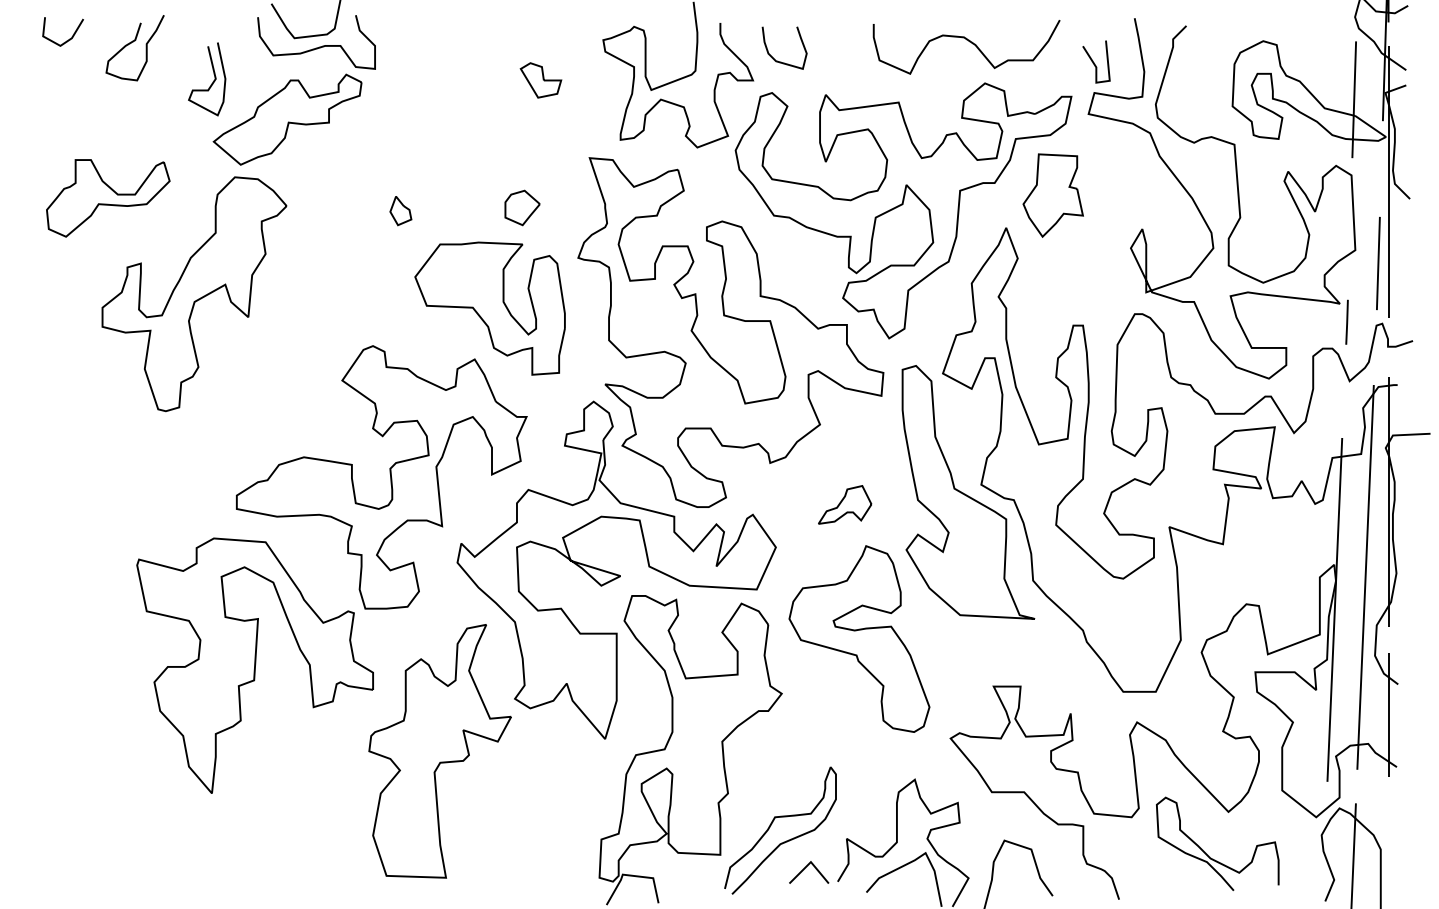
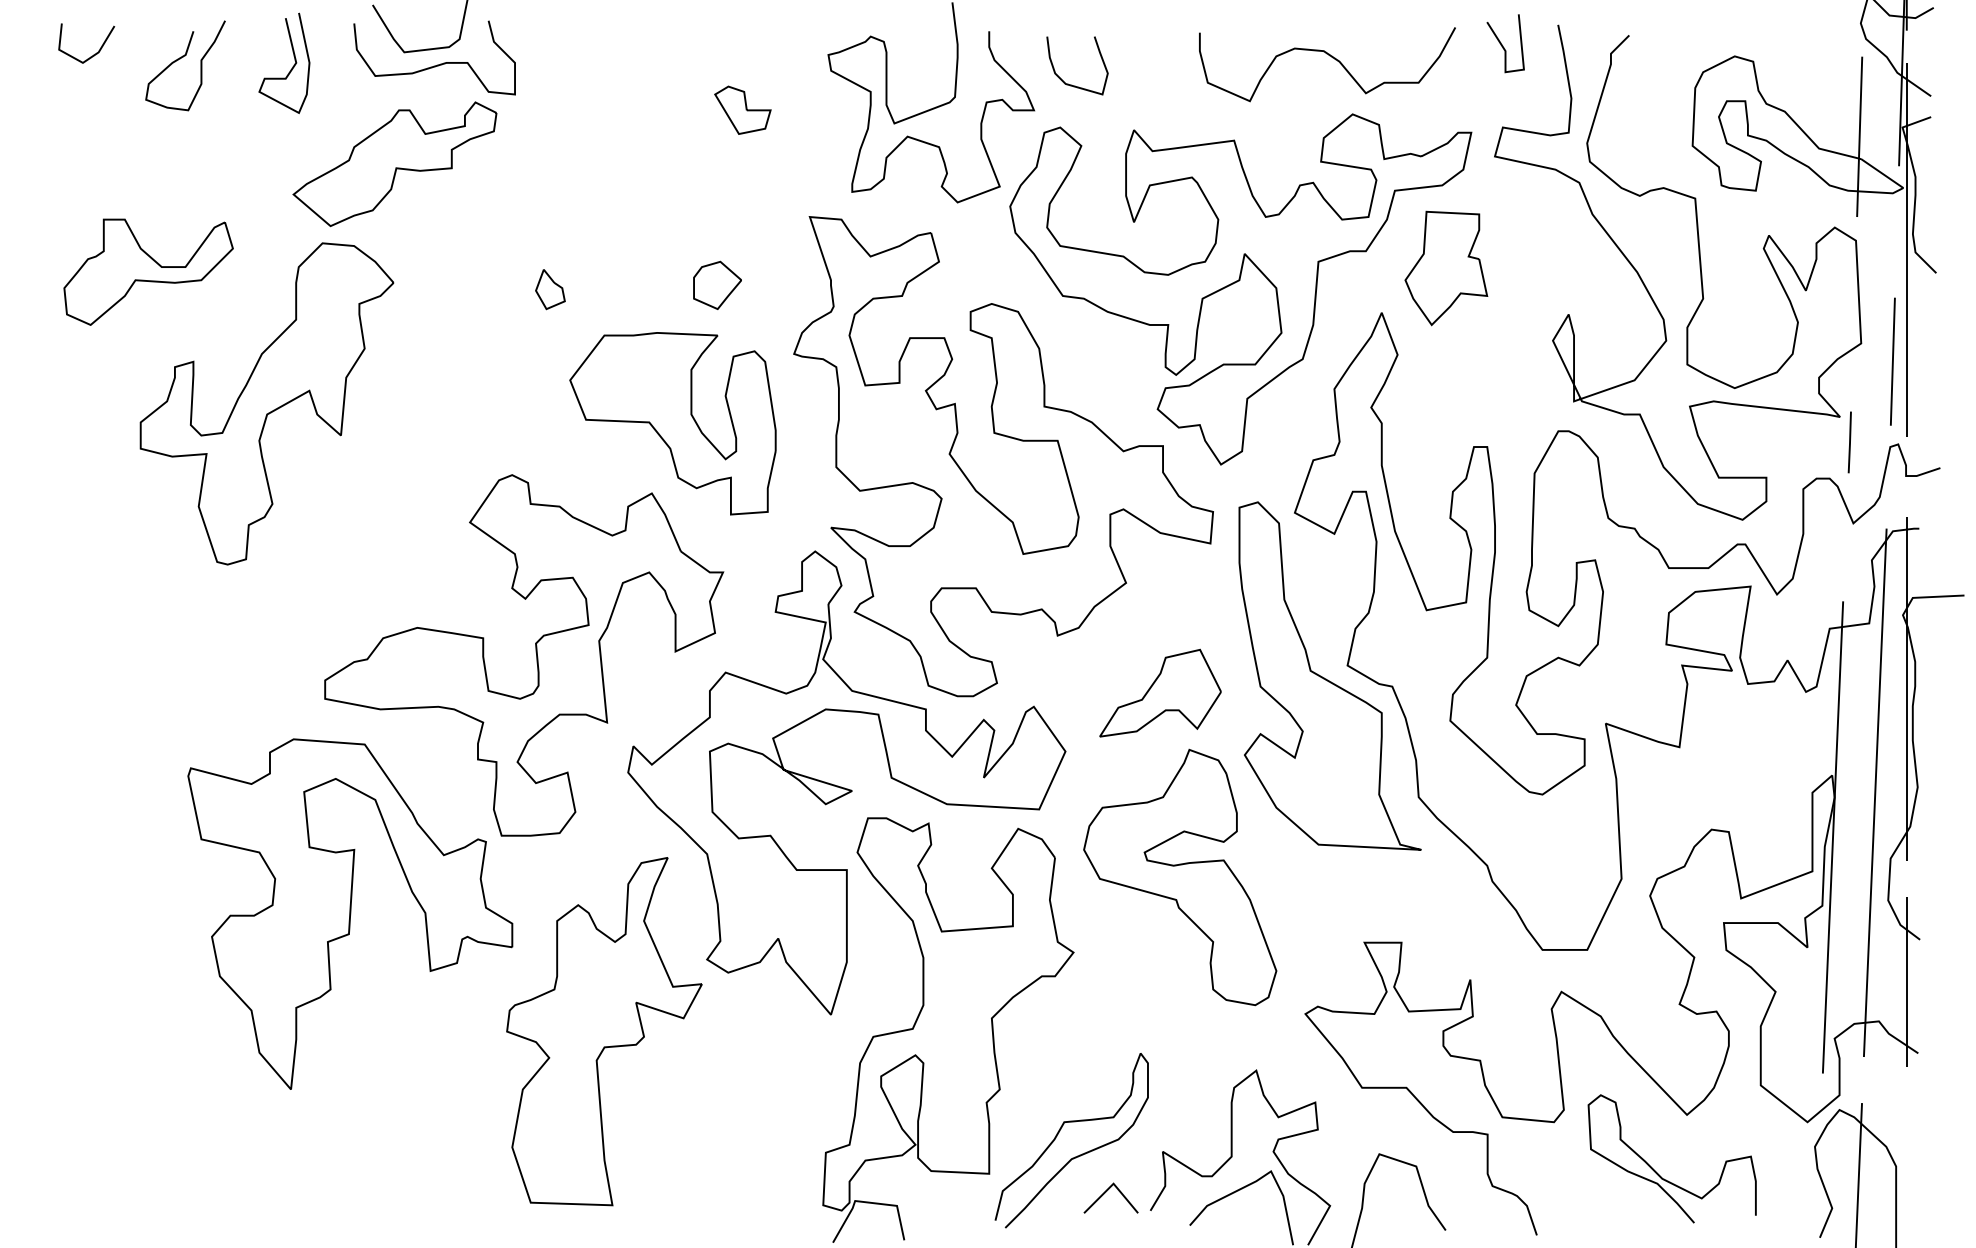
line: (1094, 62) -> (1502, 44), moved
curve: (212, 81) -> (291, 66), moved
part: (844, 504) -> (1159, 692), size x1.67

